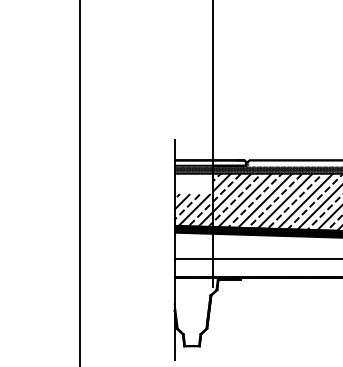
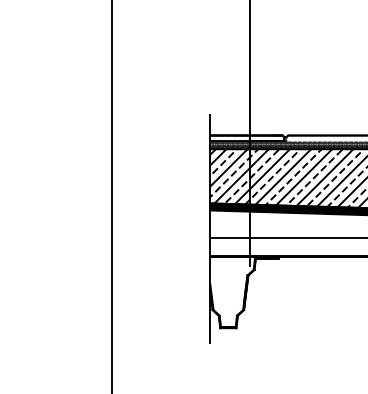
hatch: (193, 183) -> (229, 159), added

